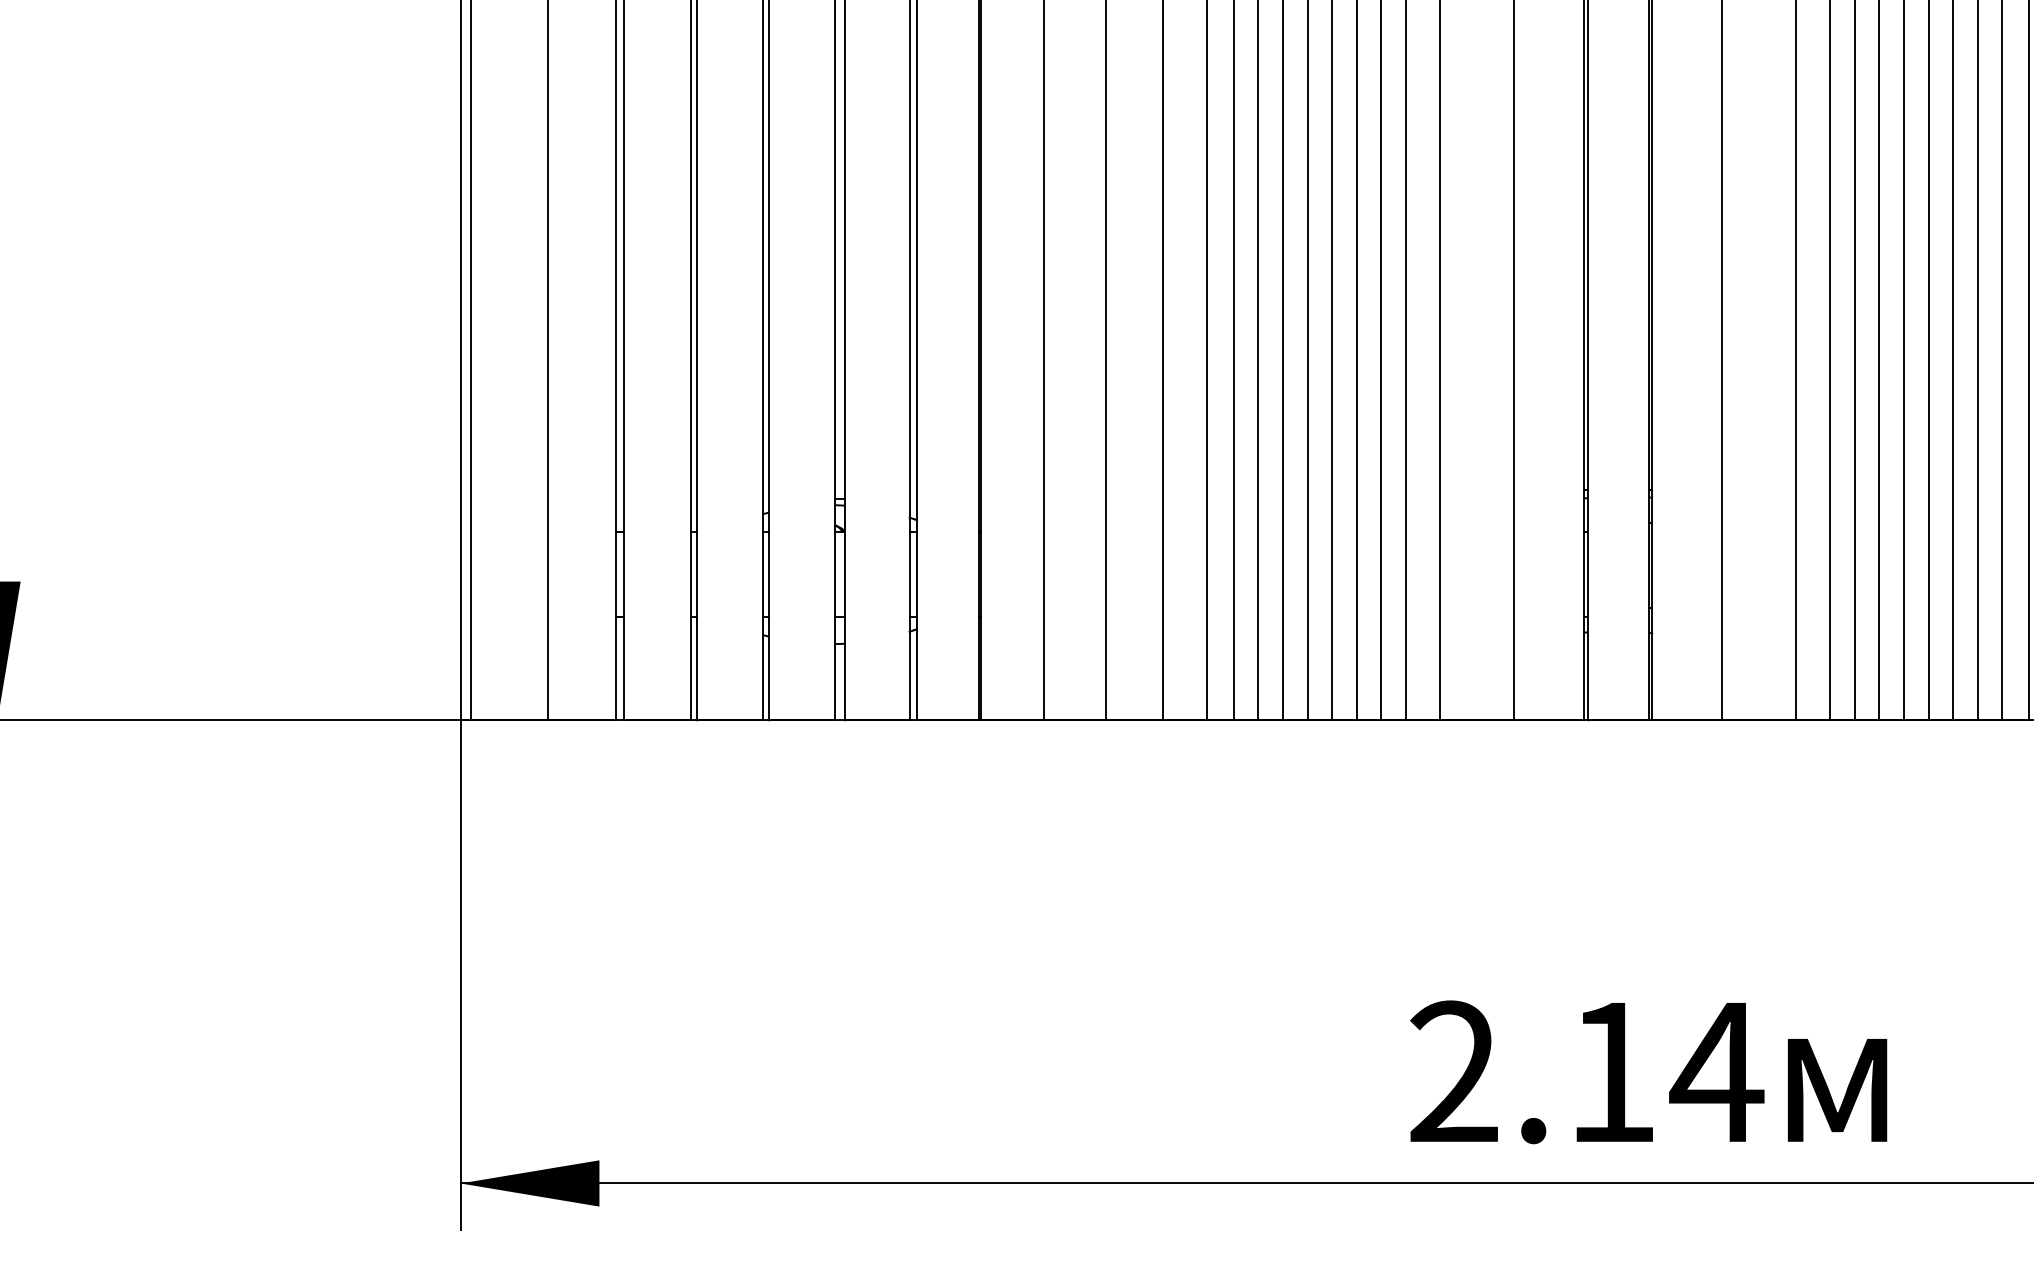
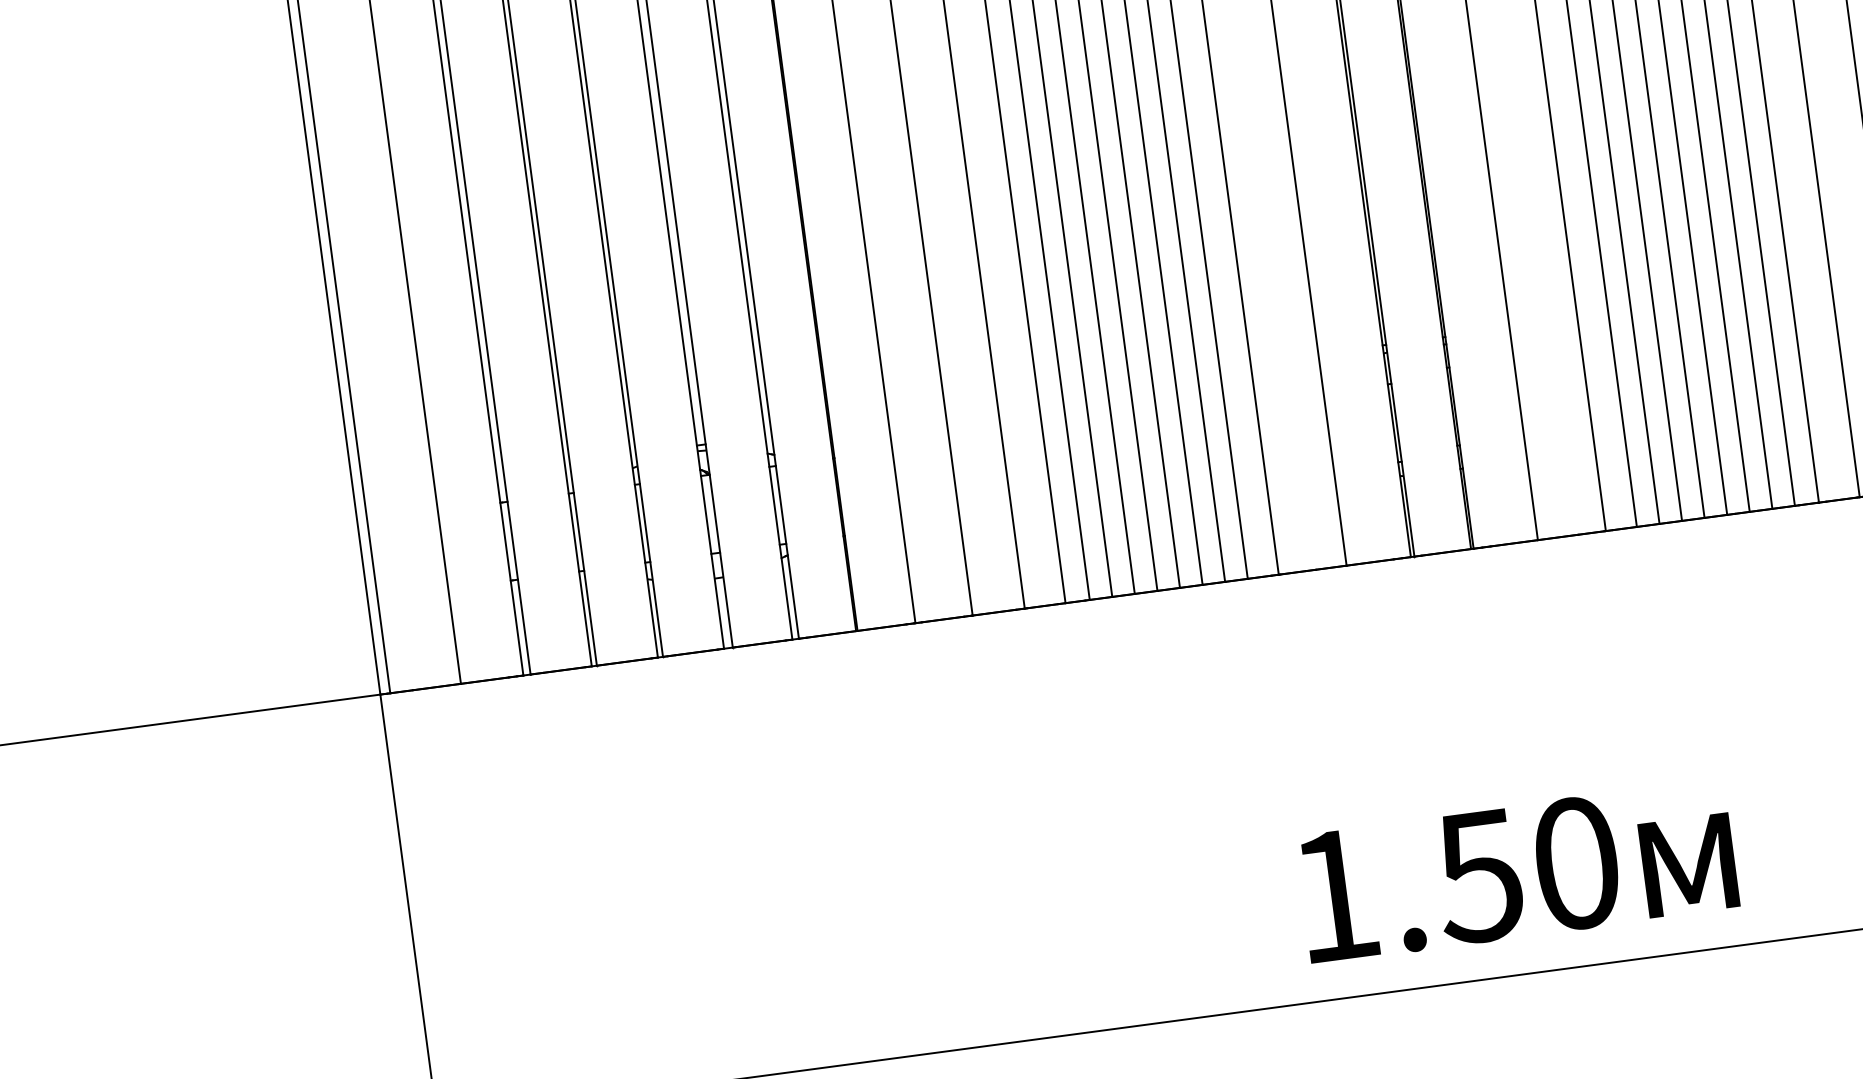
text: (1587, 1072) -> (1457, 879), 2.14 -> 1.50

